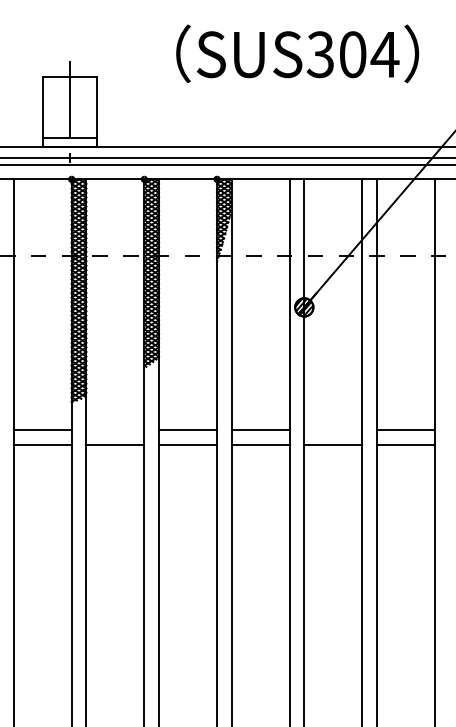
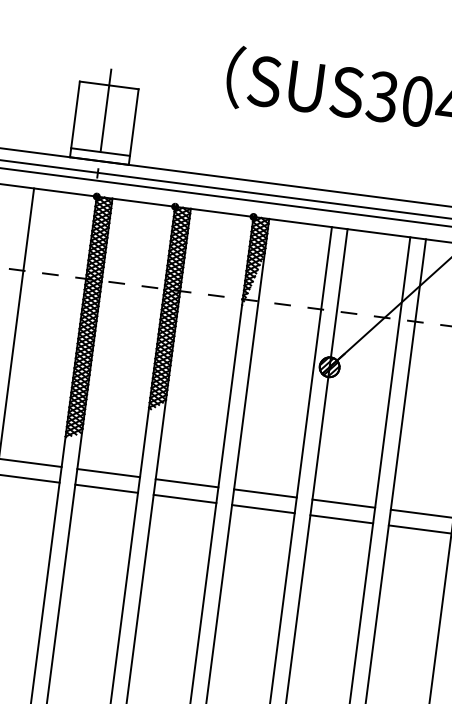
line: (115, 430) -> (108, 473), added
line: (333, 430) -> (343, 504), added

